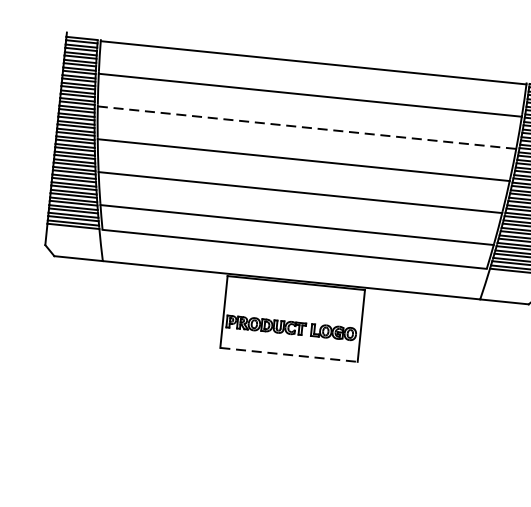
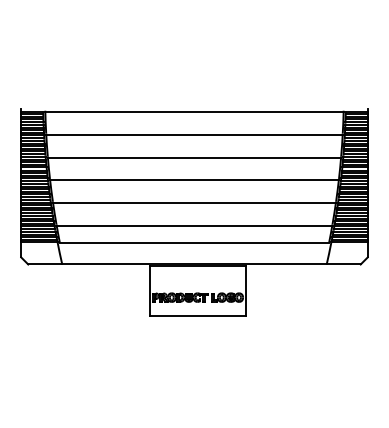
line: (307, 127) -> (194, 157), dashed -> solid
line: (289, 355) -> (198, 316), dashed -> solid

